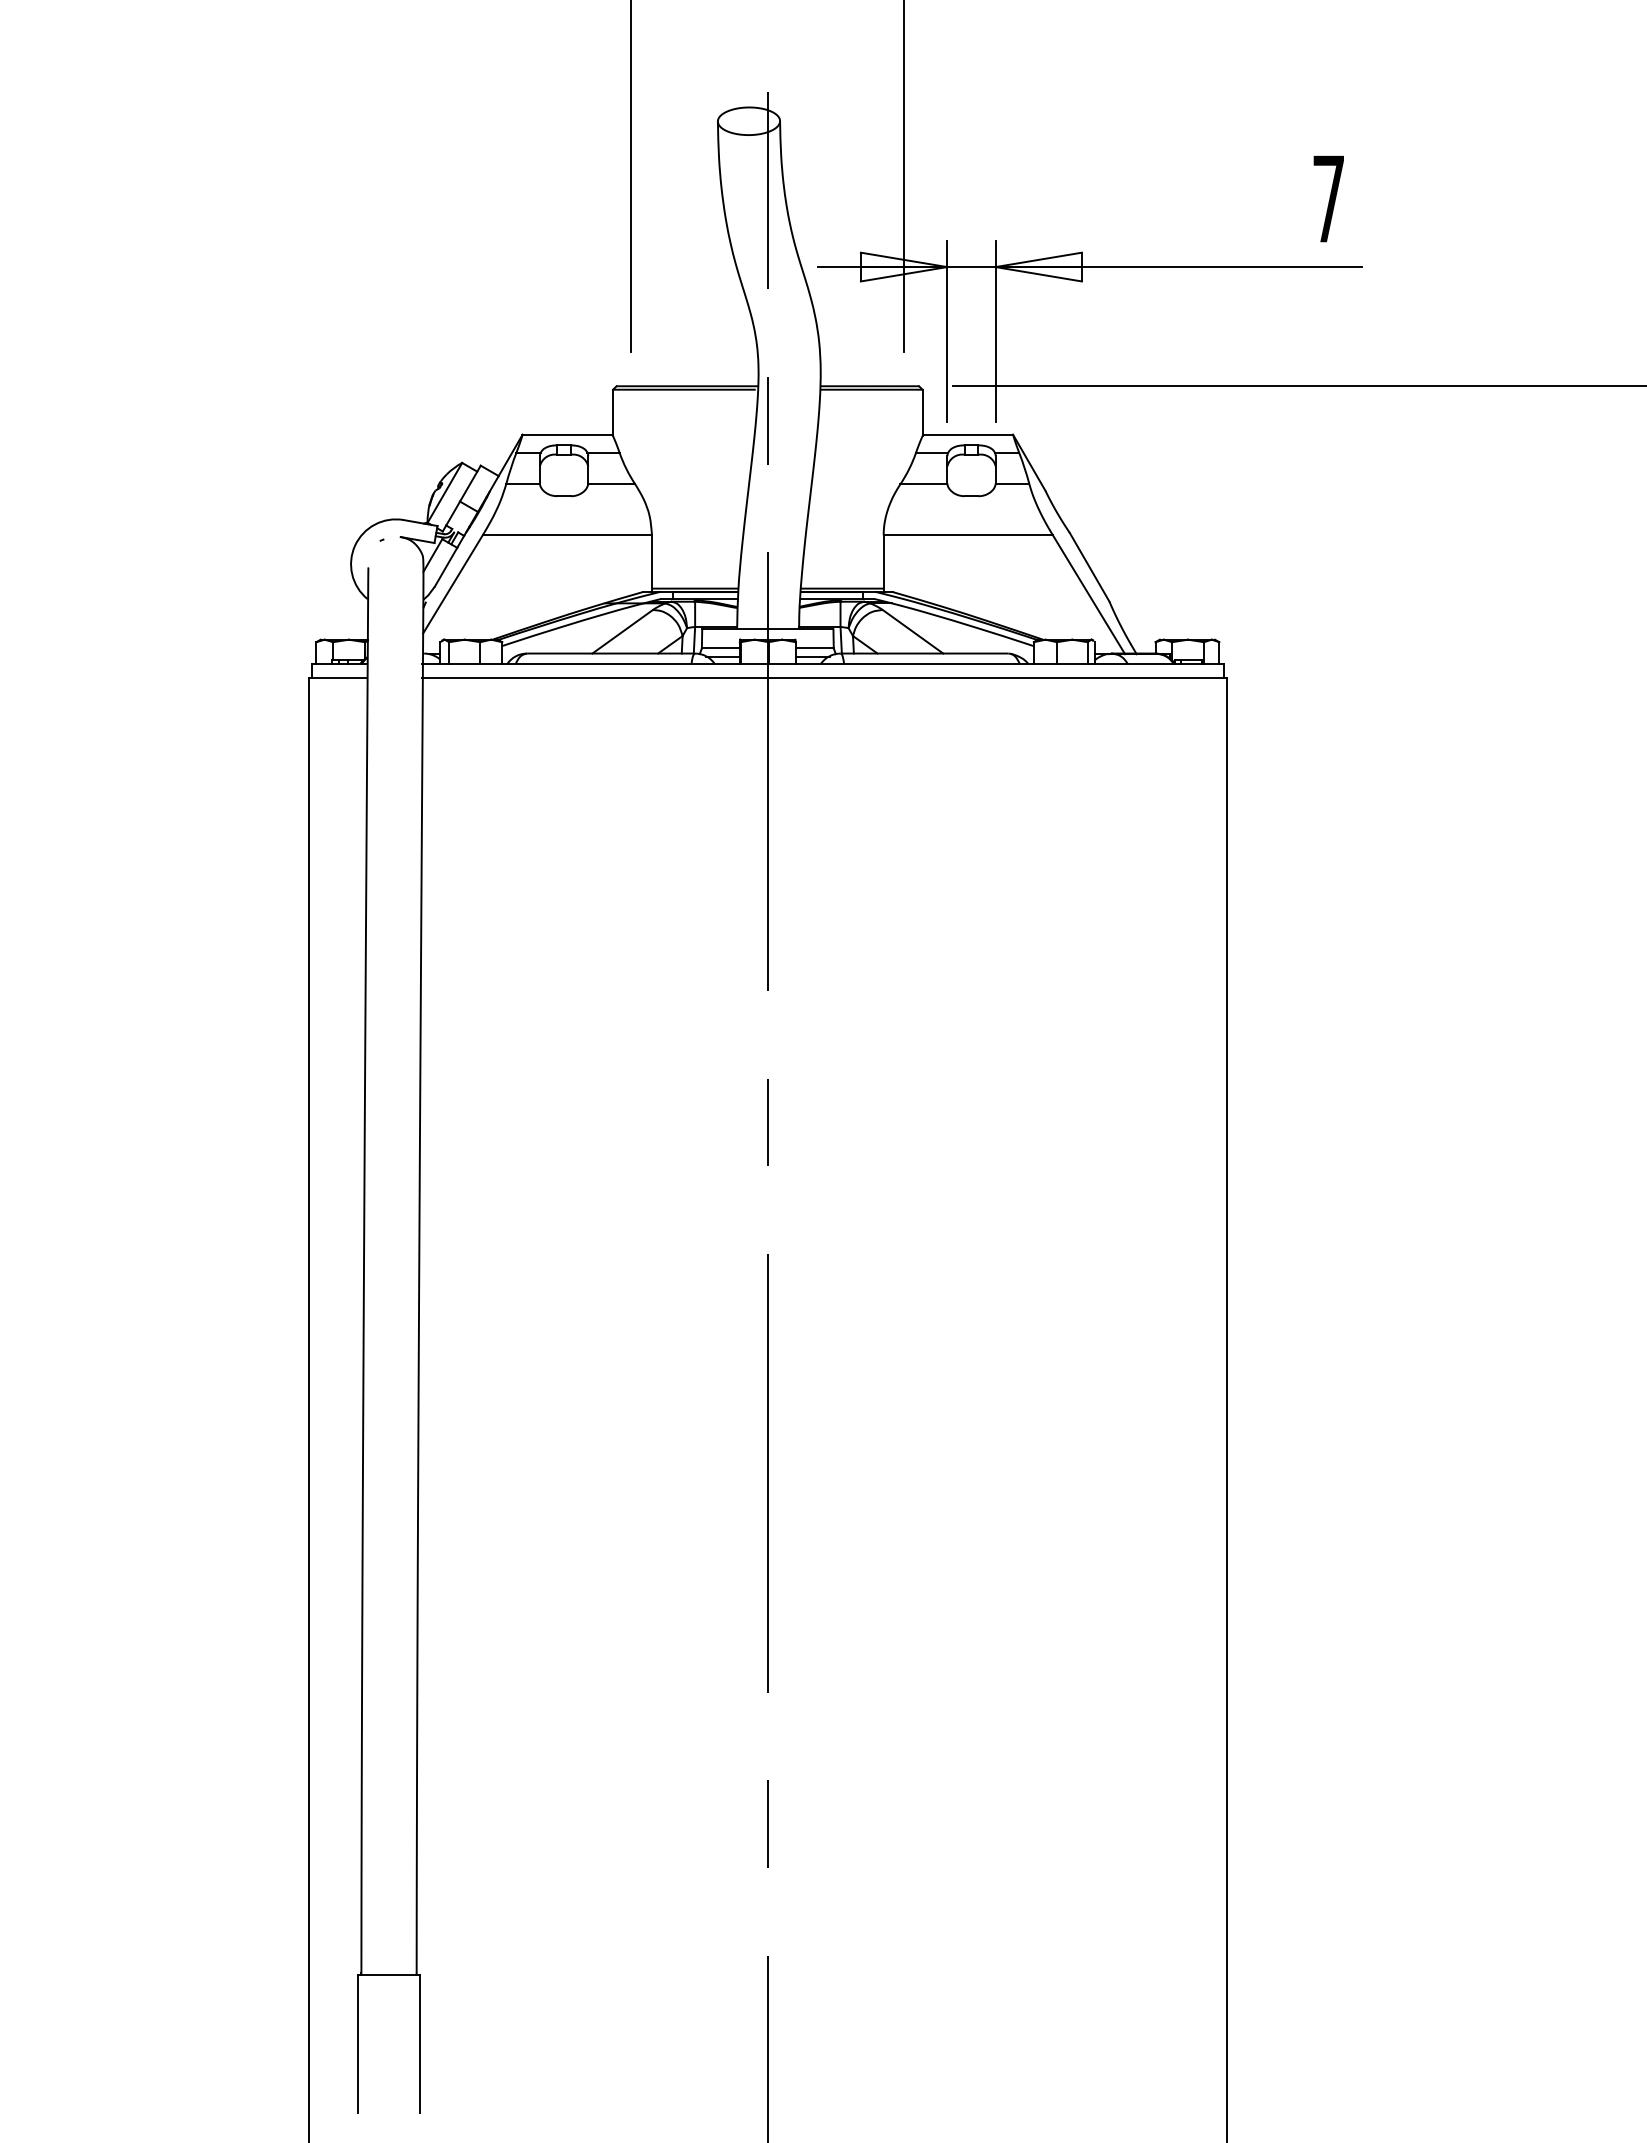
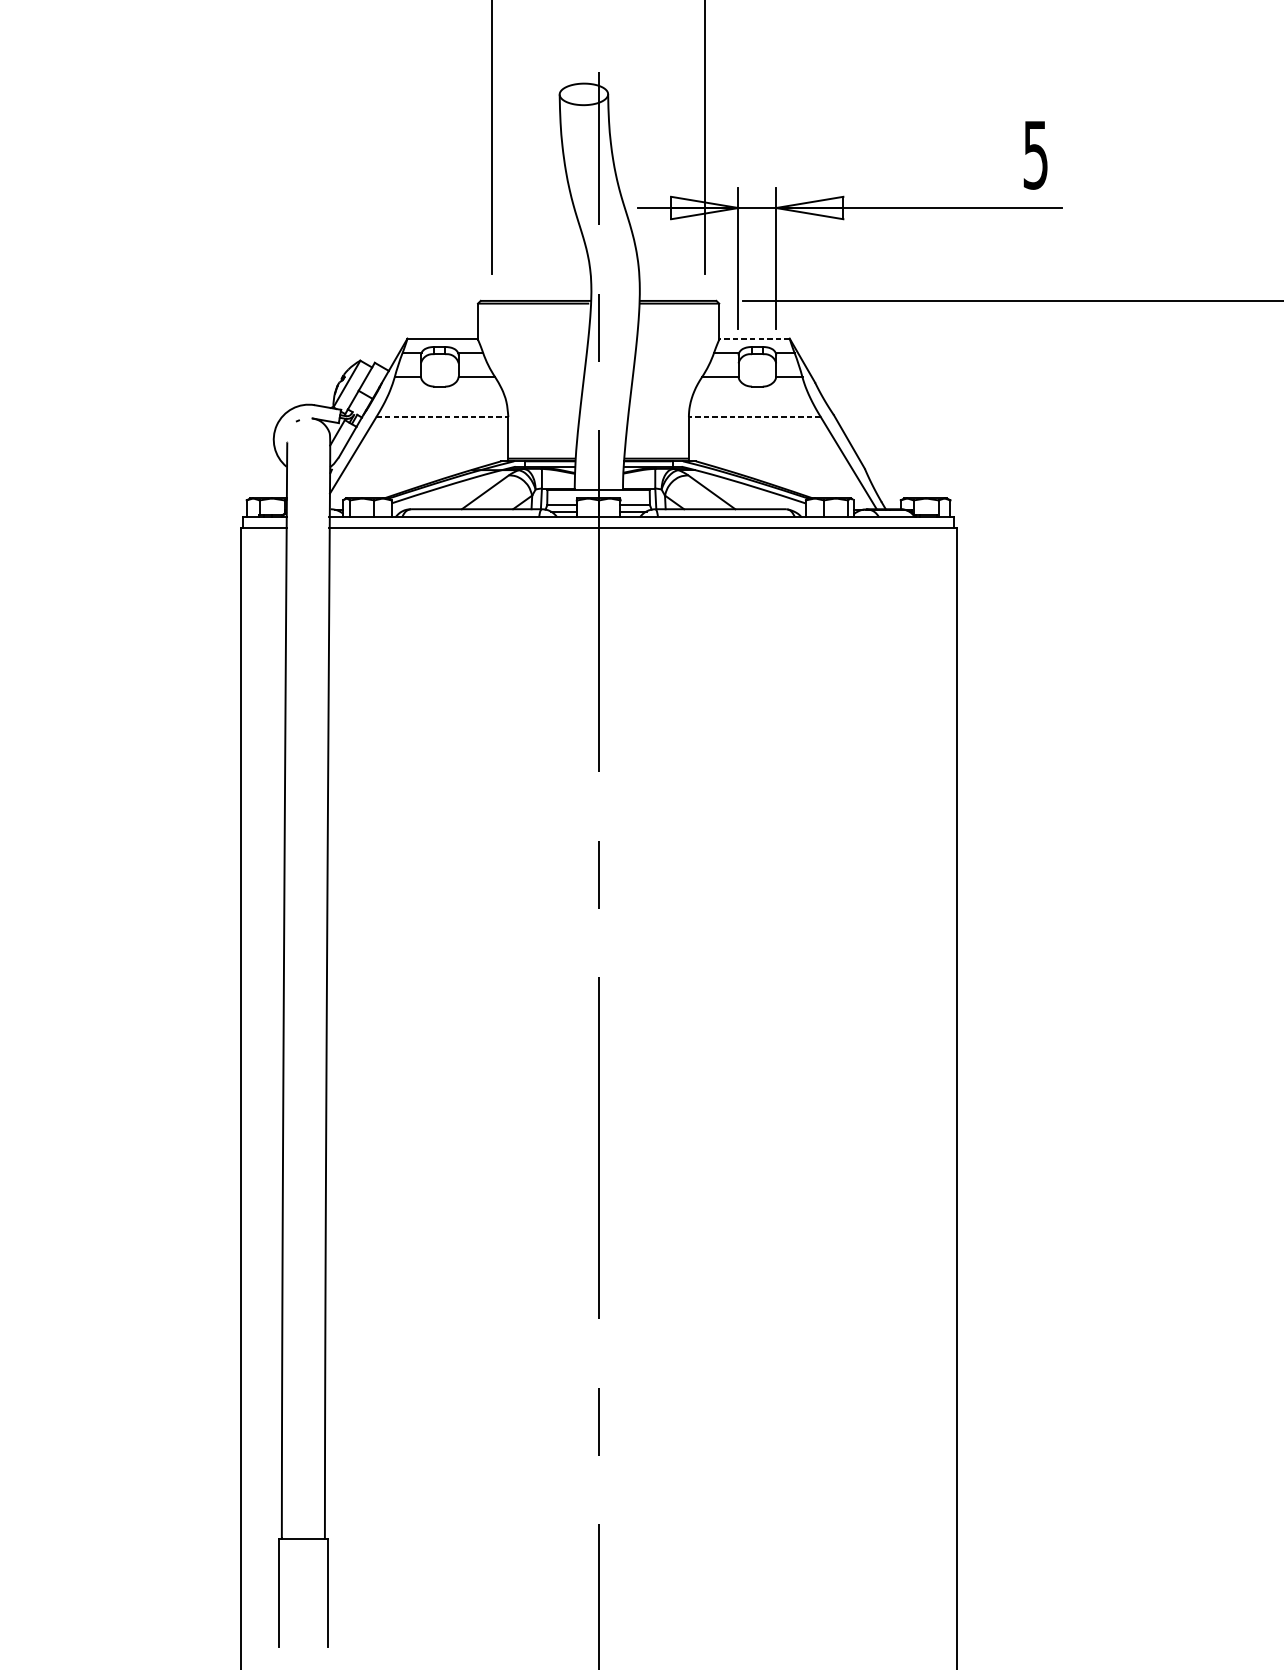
text: (1328, 199) -> (1035, 155), 7 -> 5
line: (968, 434) -> (755, 338), solid -> dashed
line: (567, 535) -> (442, 417), solid -> dashed
line: (968, 535) -> (755, 417), solid -> dashed

